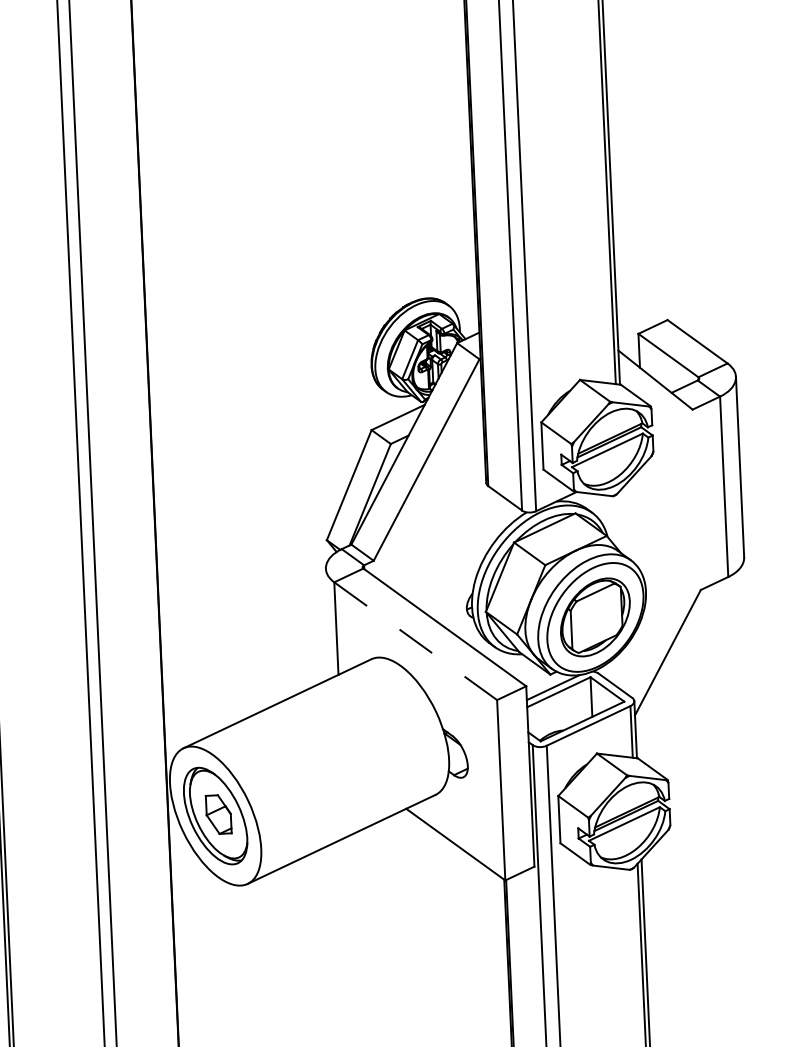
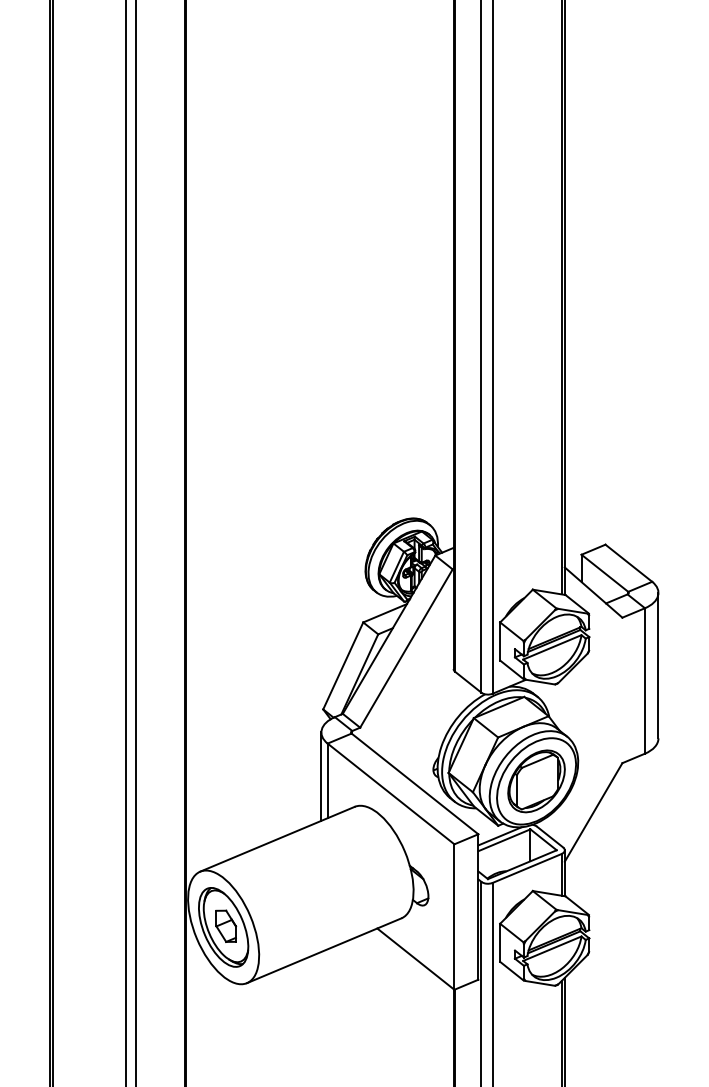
line: (328, 623) -> (321, 776), added
line: (416, 640) -> (391, 793), dashed -> solid

